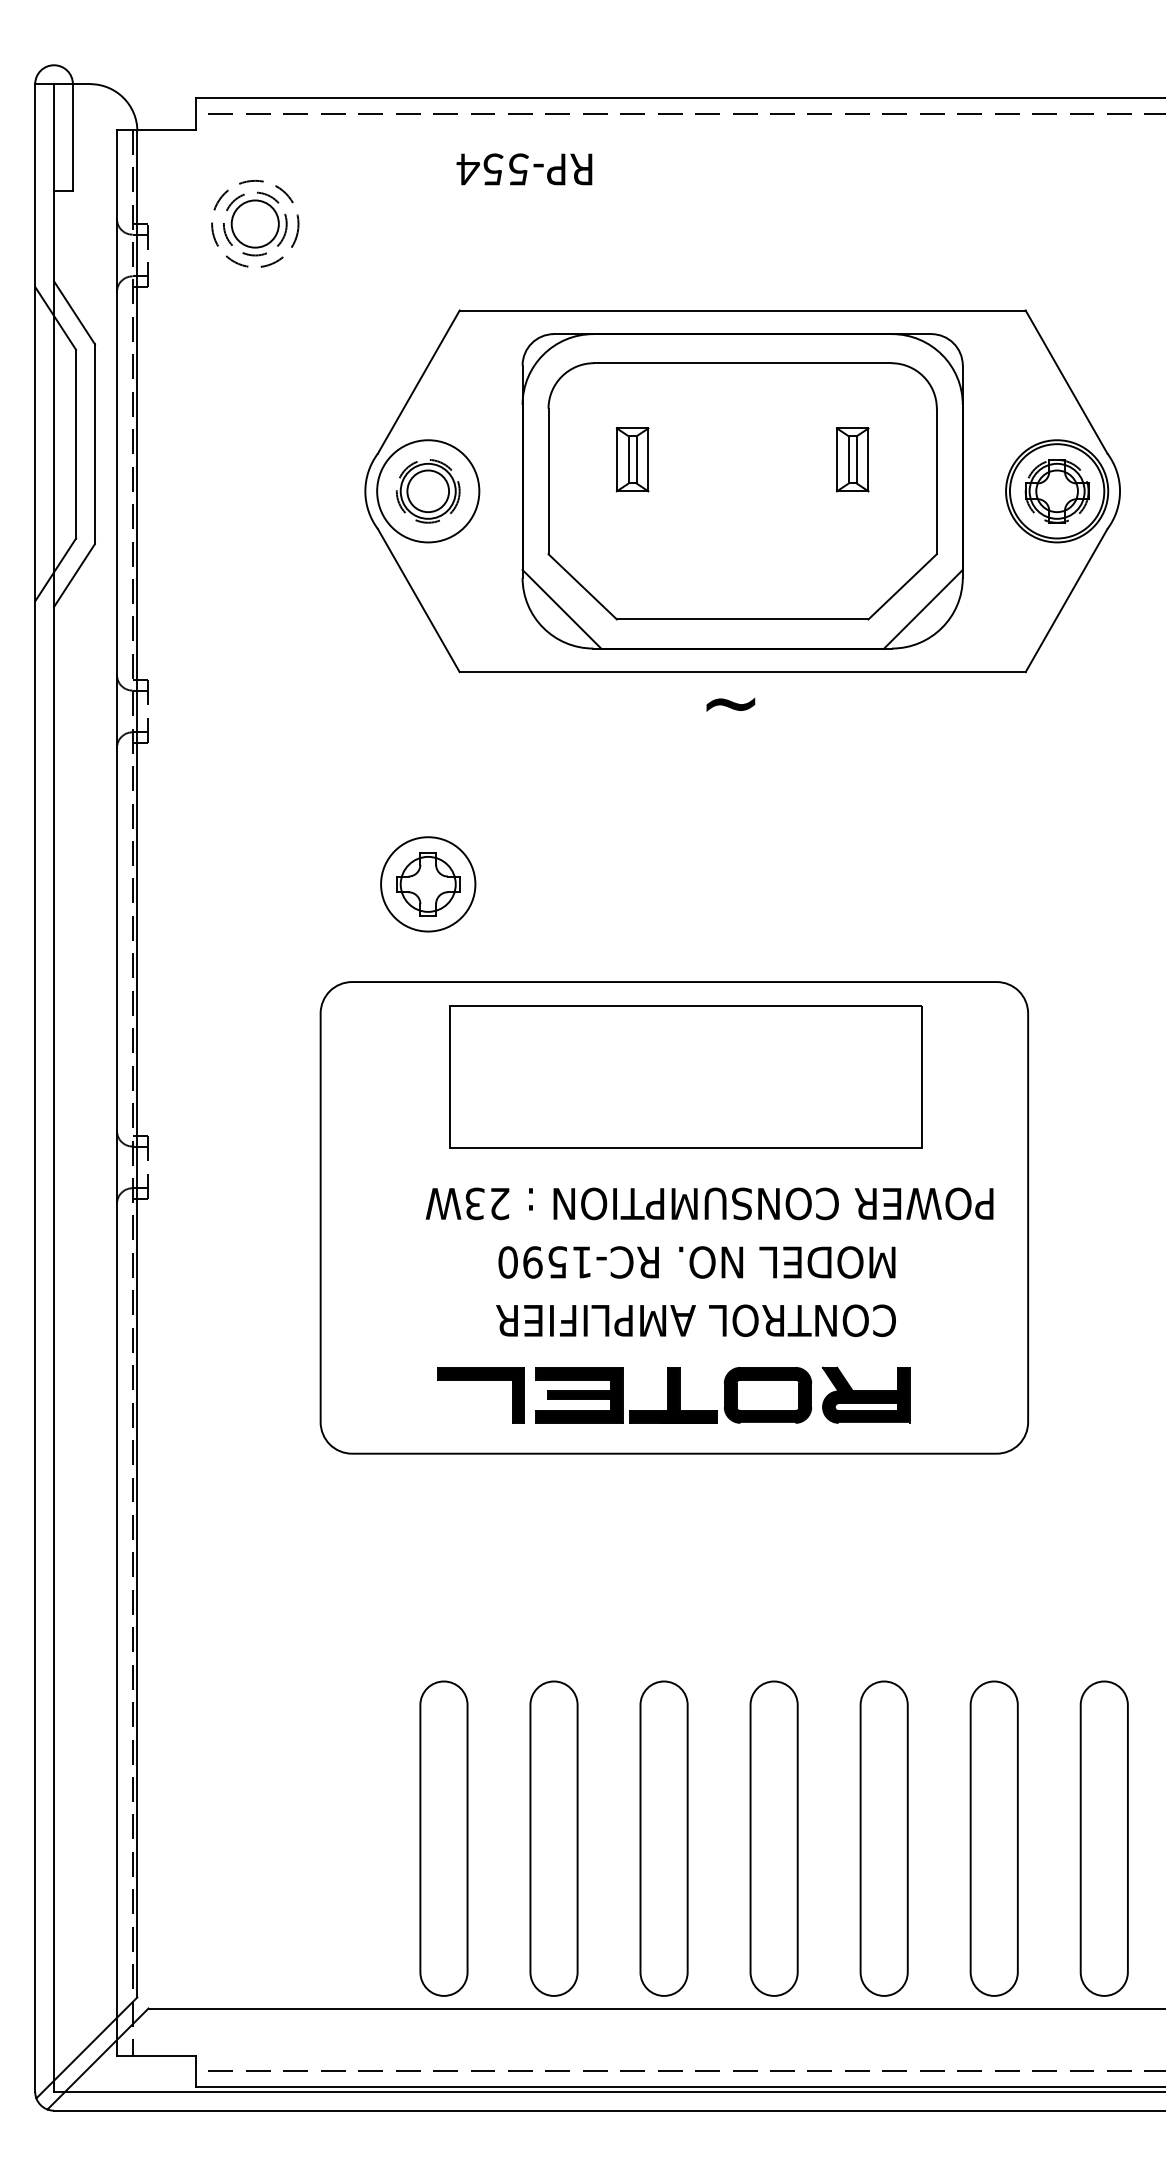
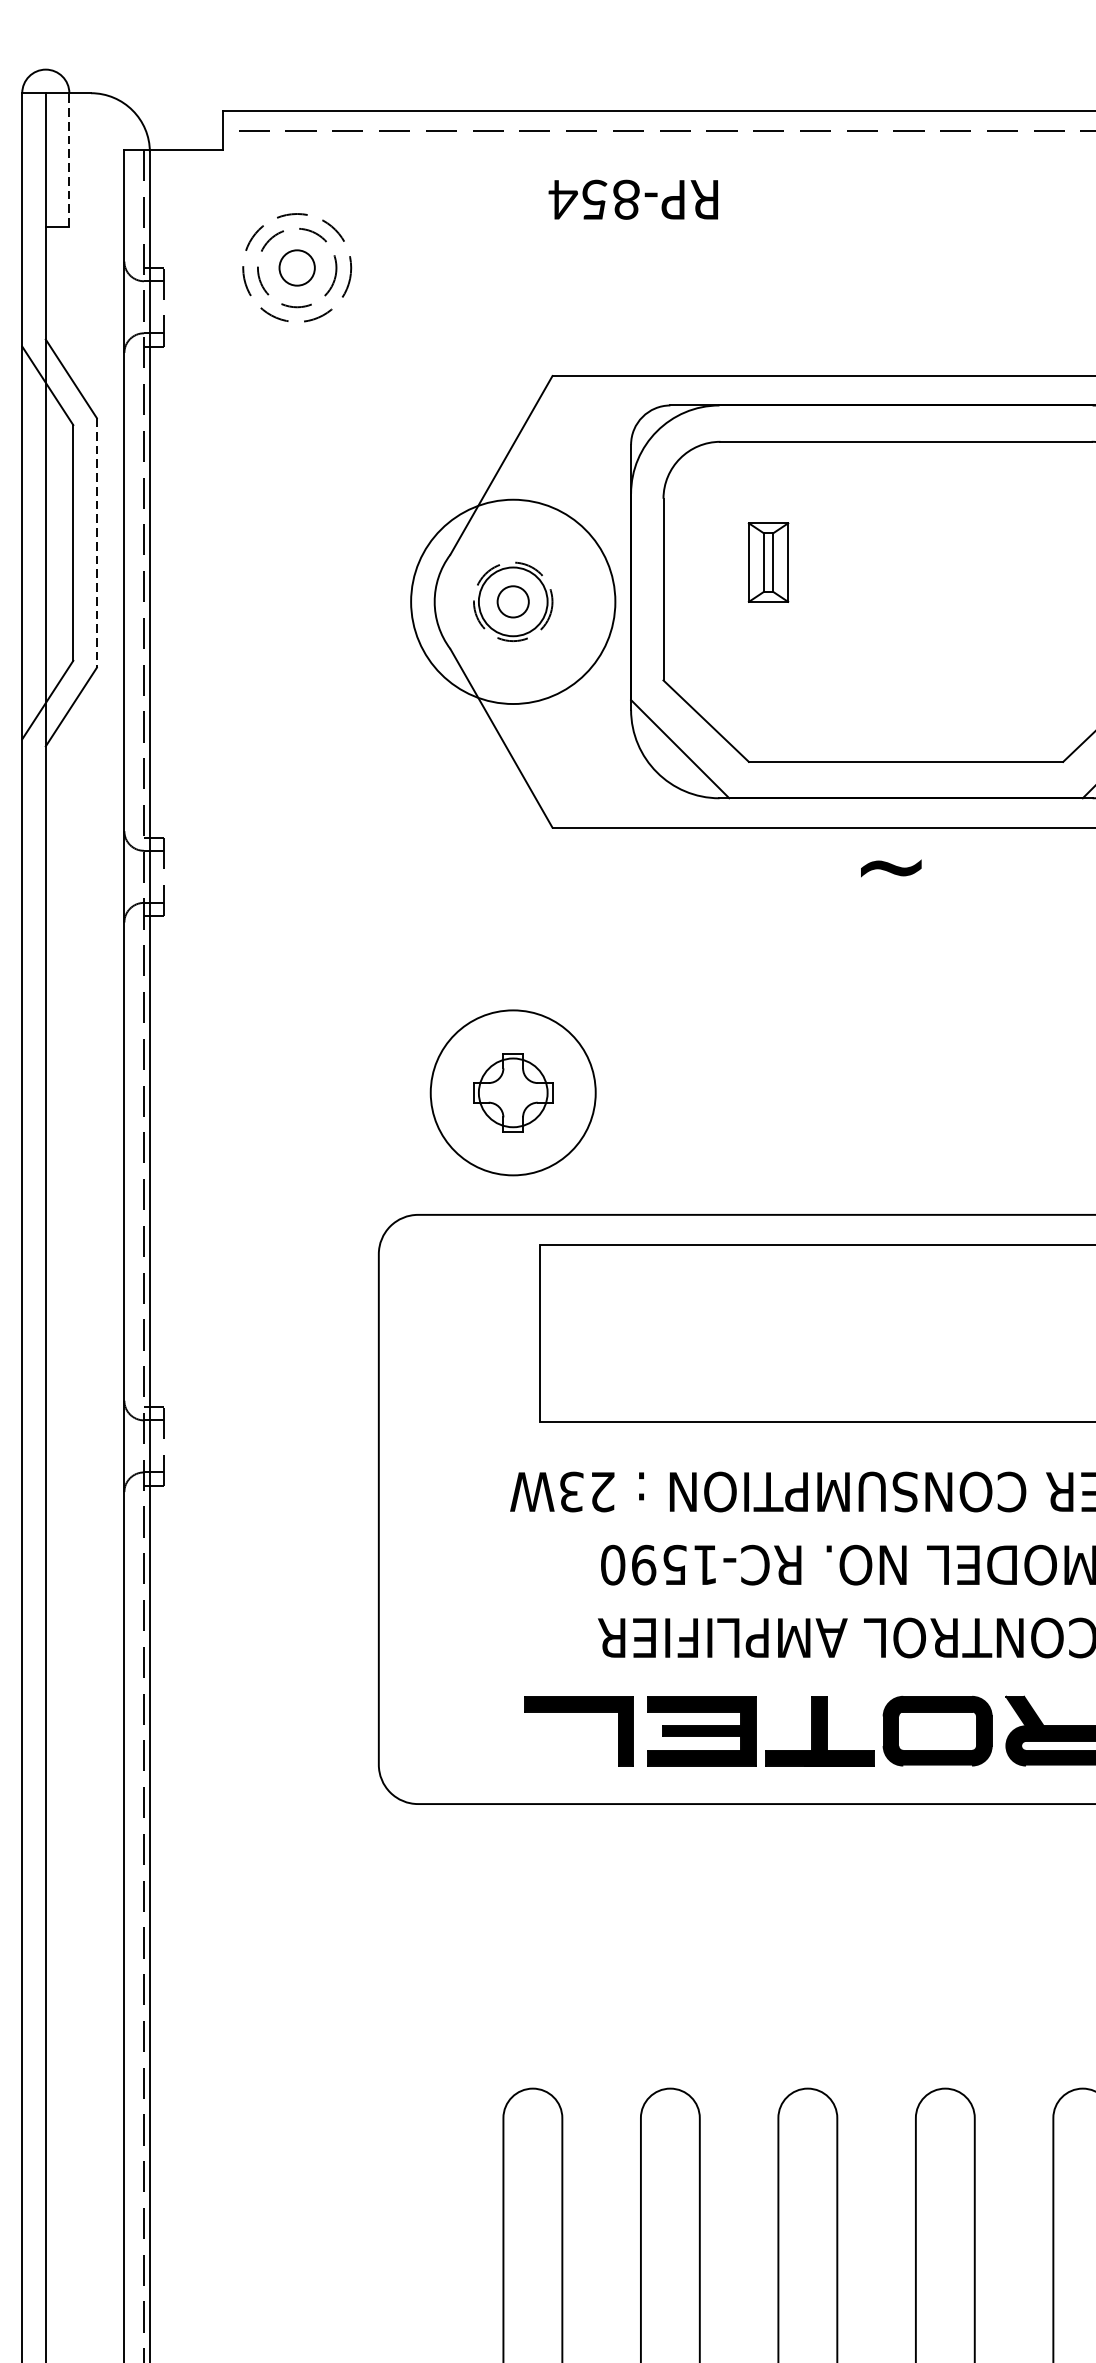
line: (72, 137) -> (68, 159), solid -> dashed
text: (518, 169) -> (625, 199), 554 -> 854
circle: (254, 223) -> (296, 267), size x0.6
line: (94, 444) -> (96, 543), solid -> dashed
part: (852, 459) -> (1043, 562), removed
circle: (428, 491) -> (513, 602), size x0.6
circle: (428, 491) -> (513, 602), size x1.6
circle: (428, 884) -> (513, 1093), size x1.4

